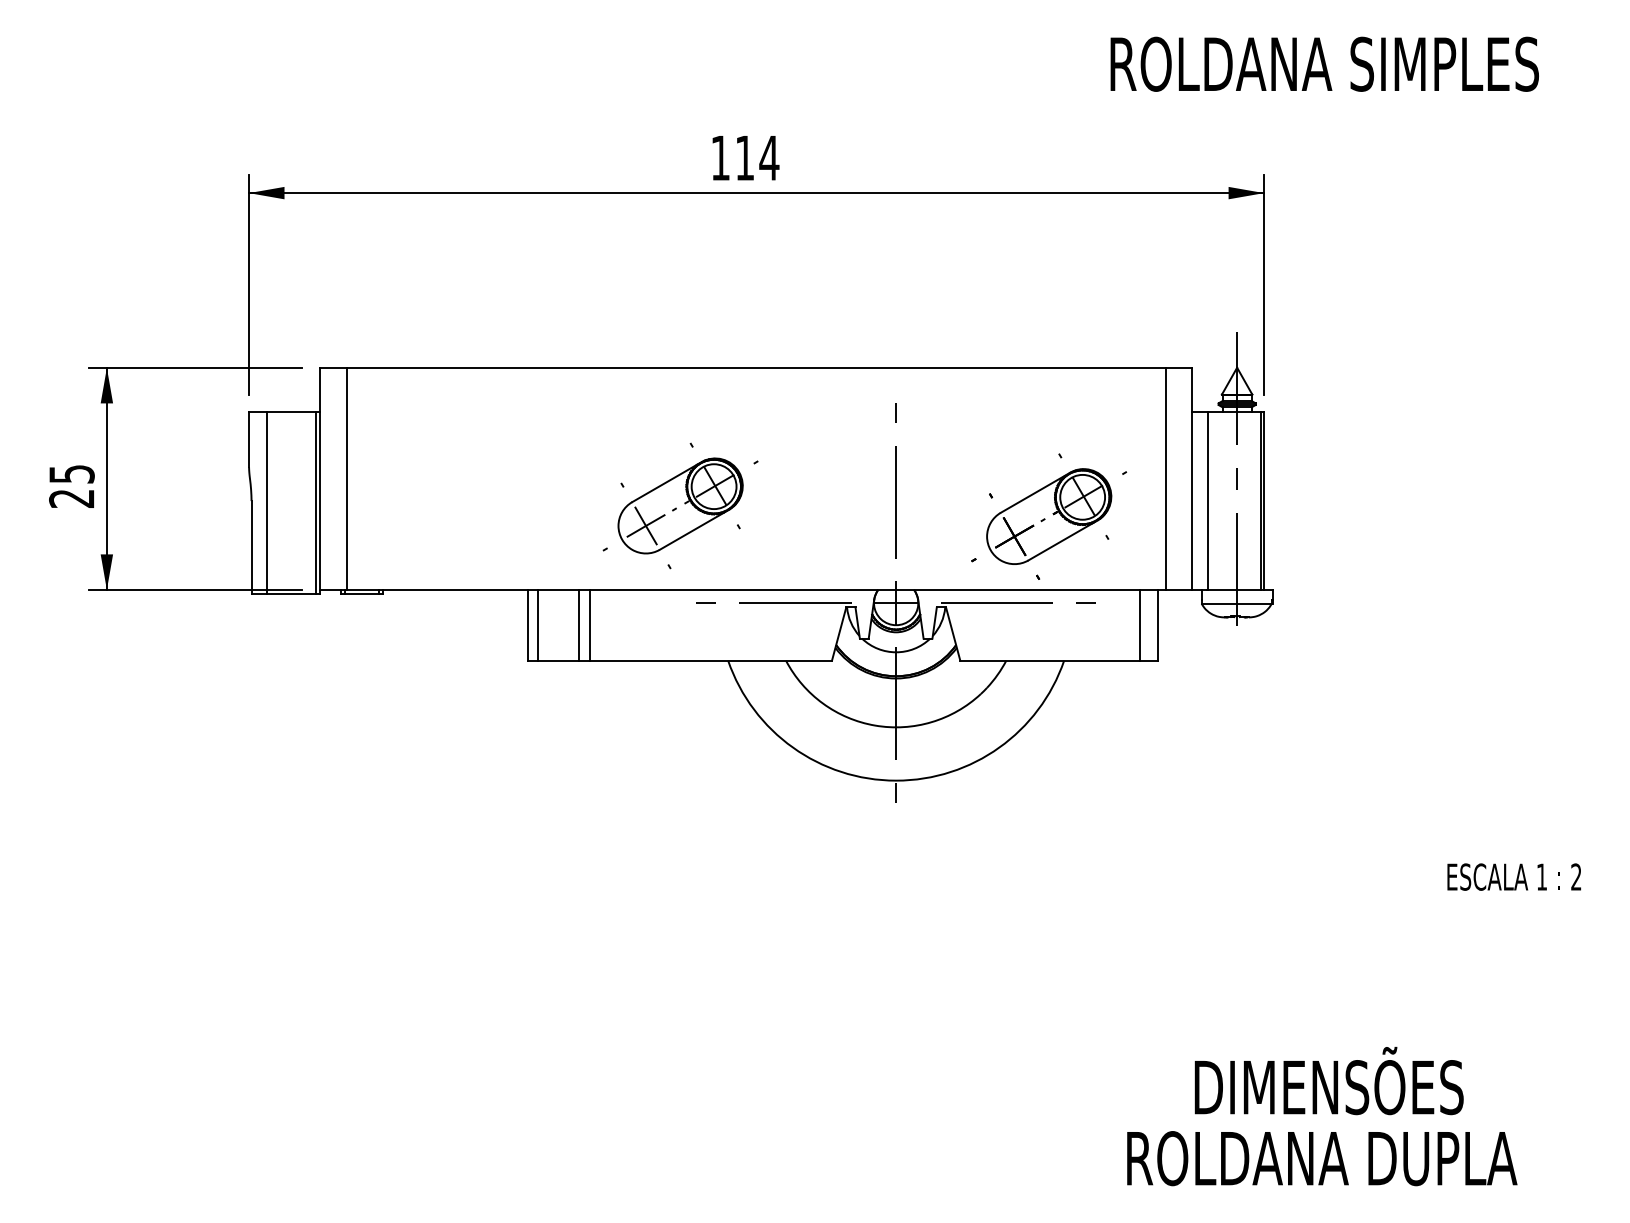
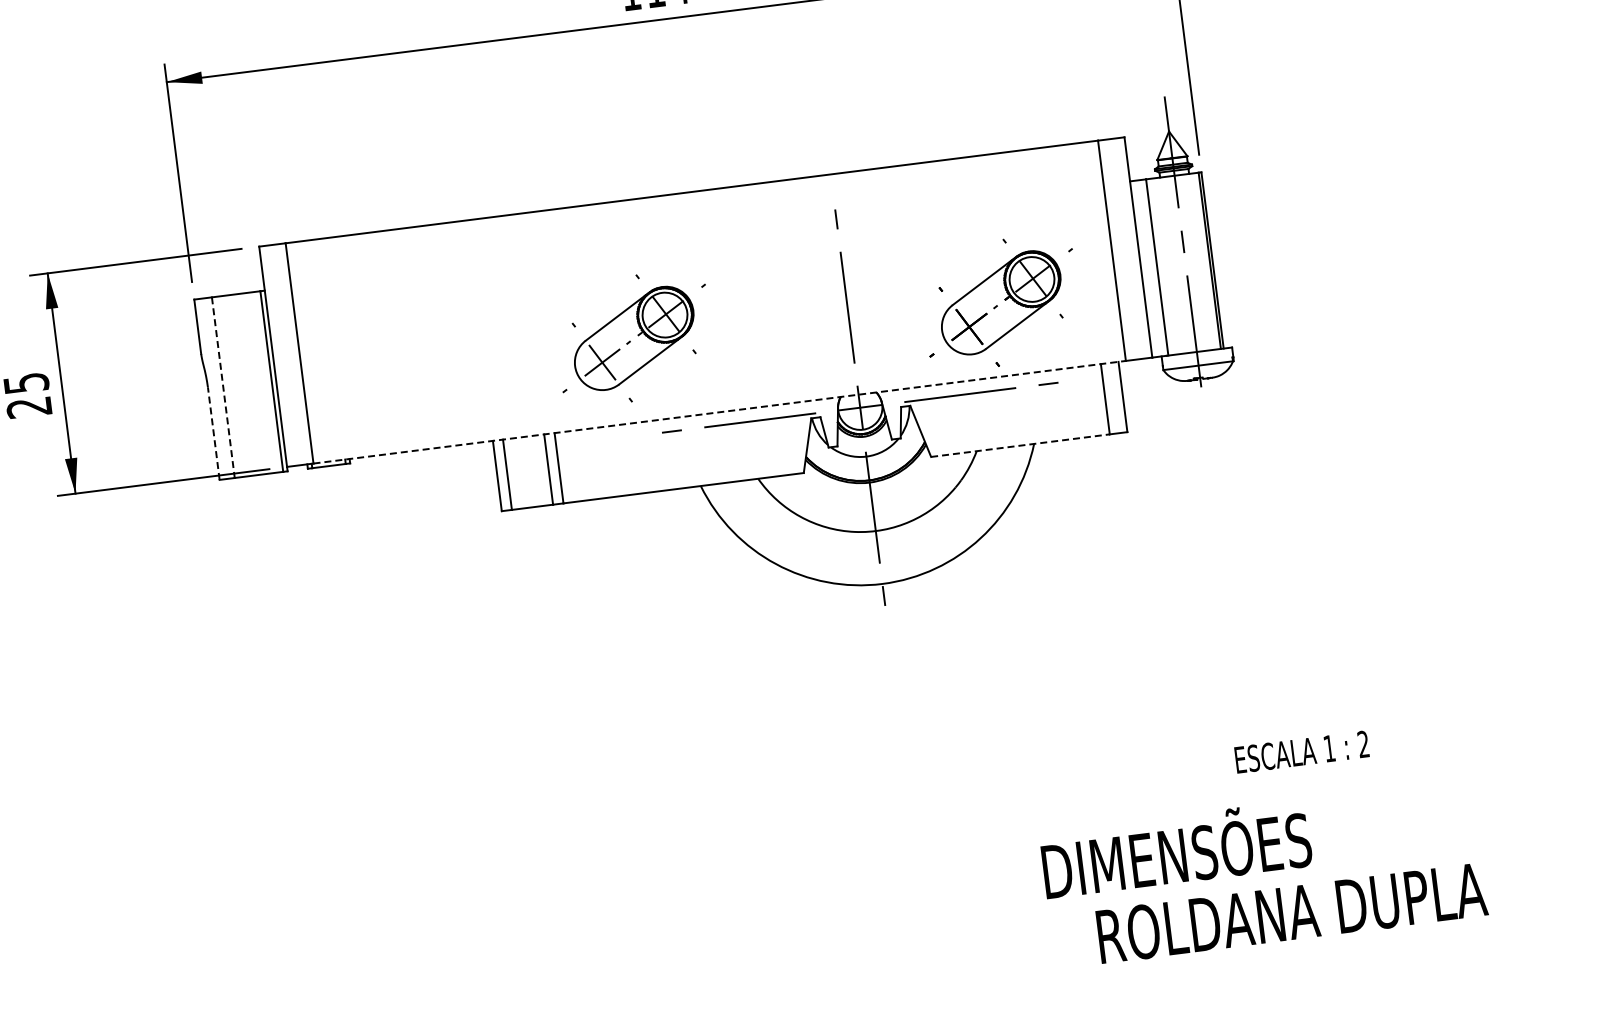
line: (266, 503) -> (223, 387), solid -> dashed
line: (251, 547) -> (213, 433), solid -> dashed
line: (756, 589) -> (719, 411), solid -> dashed
line: (1050, 660) -> (1020, 445), solid -> dashed
text: (1513, 876) -> (1301, 751), moved
text: (1328, 1080) -> (1175, 849), moved
text: (1322, 1158) -> (1292, 913), moved

